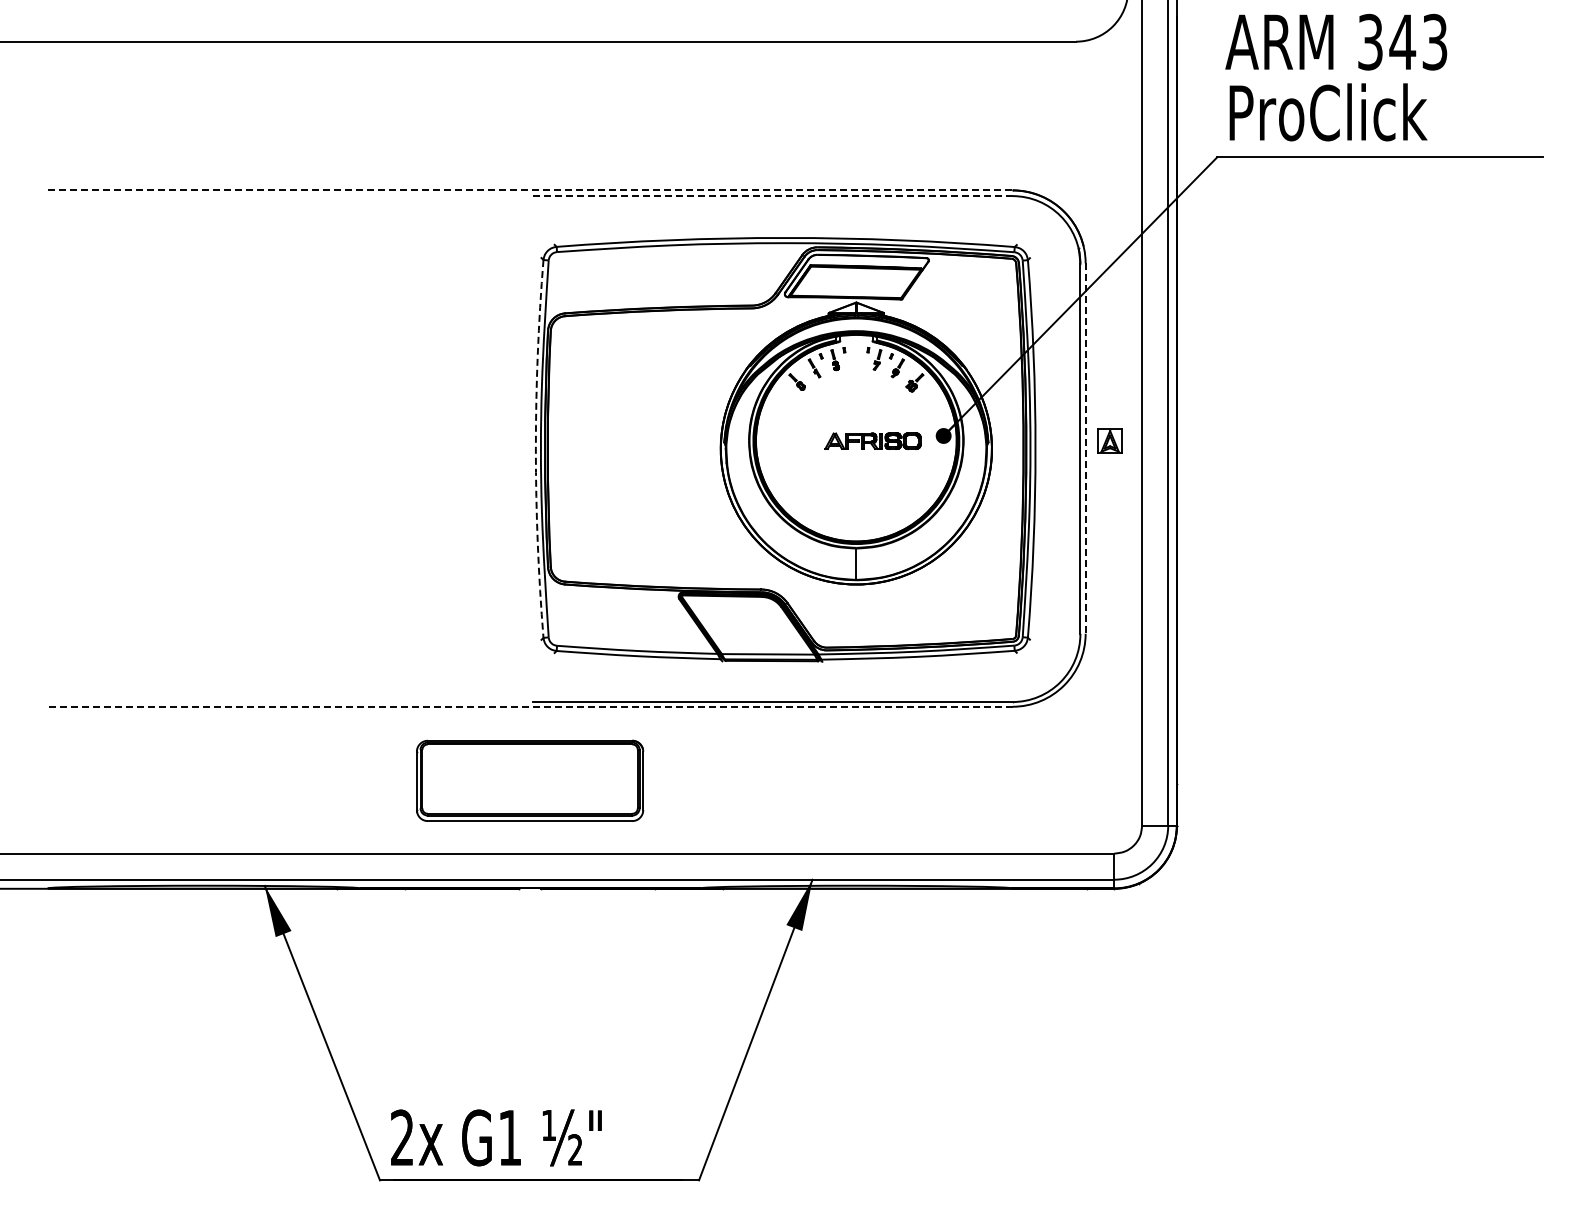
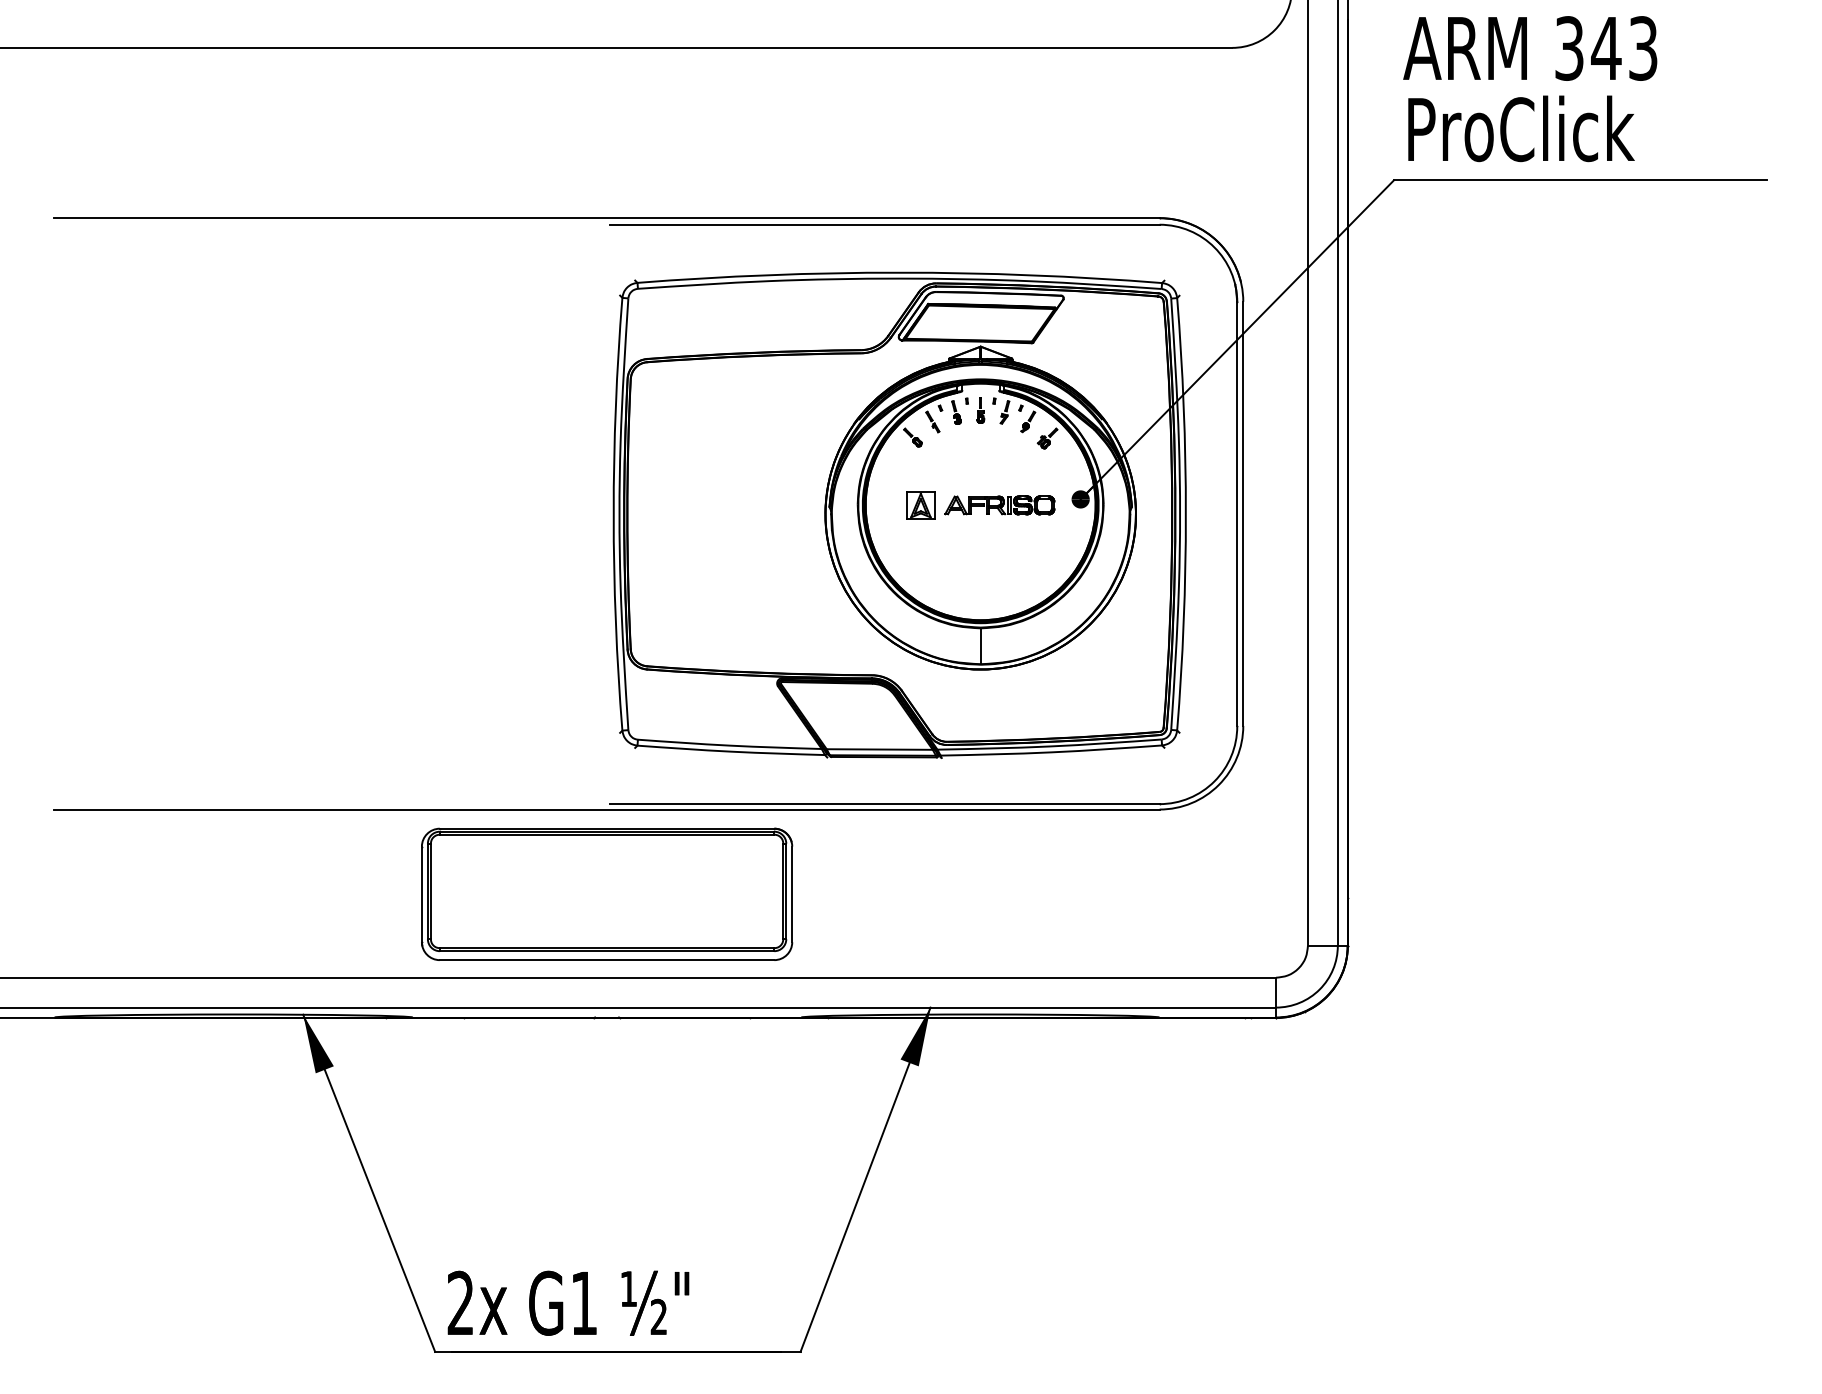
line: (530, 190) -> (607, 218), dashed -> solid
line: (772, 196) -> (884, 225), dashed -> solid
part: (856, 358) -> (980, 410), added
part: (1109, 440) -> (920, 504), moved
arc: (535, 448) -> (613, 513), dashed -> solid
line: (1085, 449) -> (1243, 514), dashed -> solid
line: (530, 706) -> (607, 809), dashed -> solid
part: (529, 780) -> (606, 893), size x1.43

